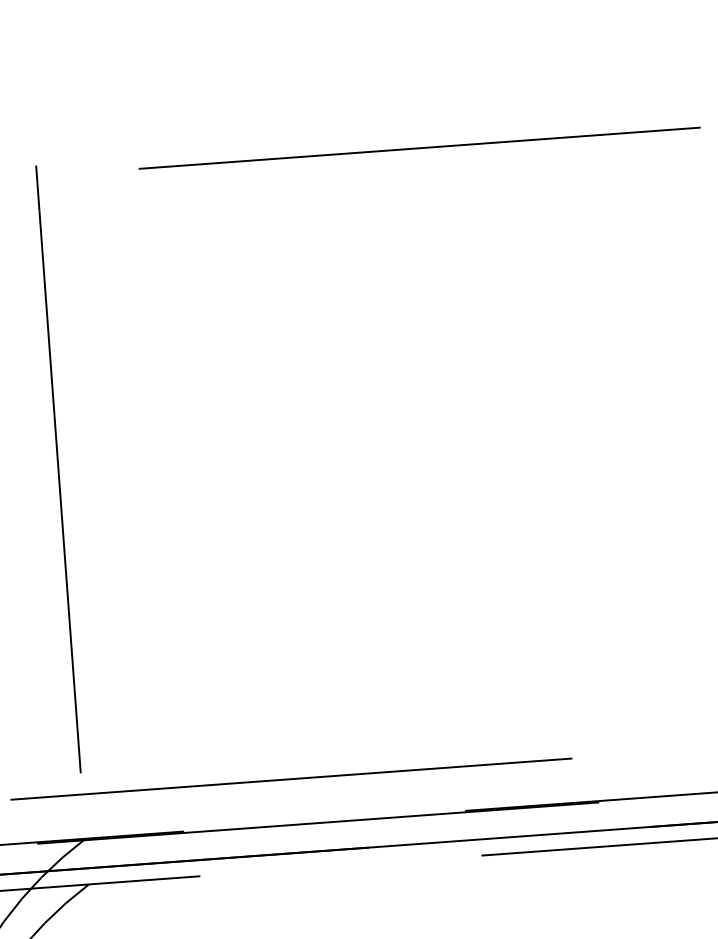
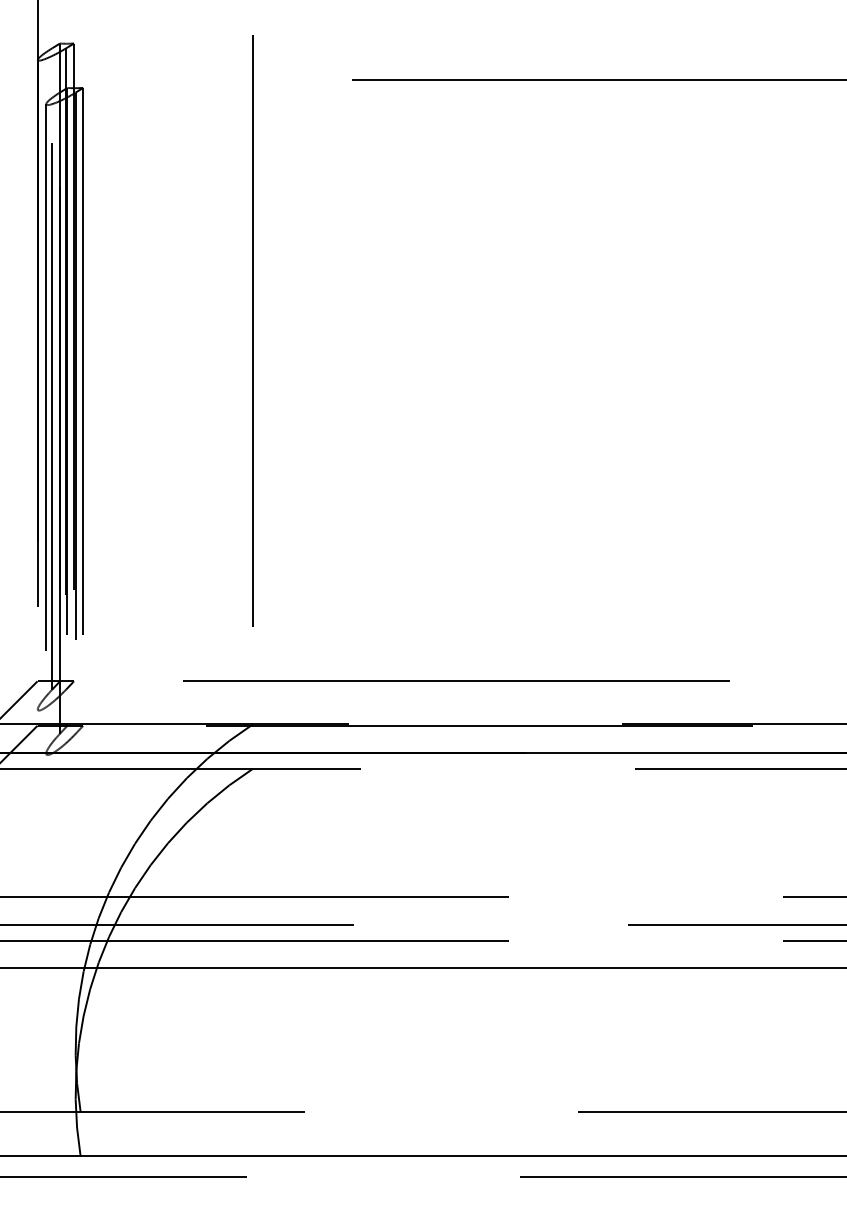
line: (57, 469) -> (252, 330), moved

